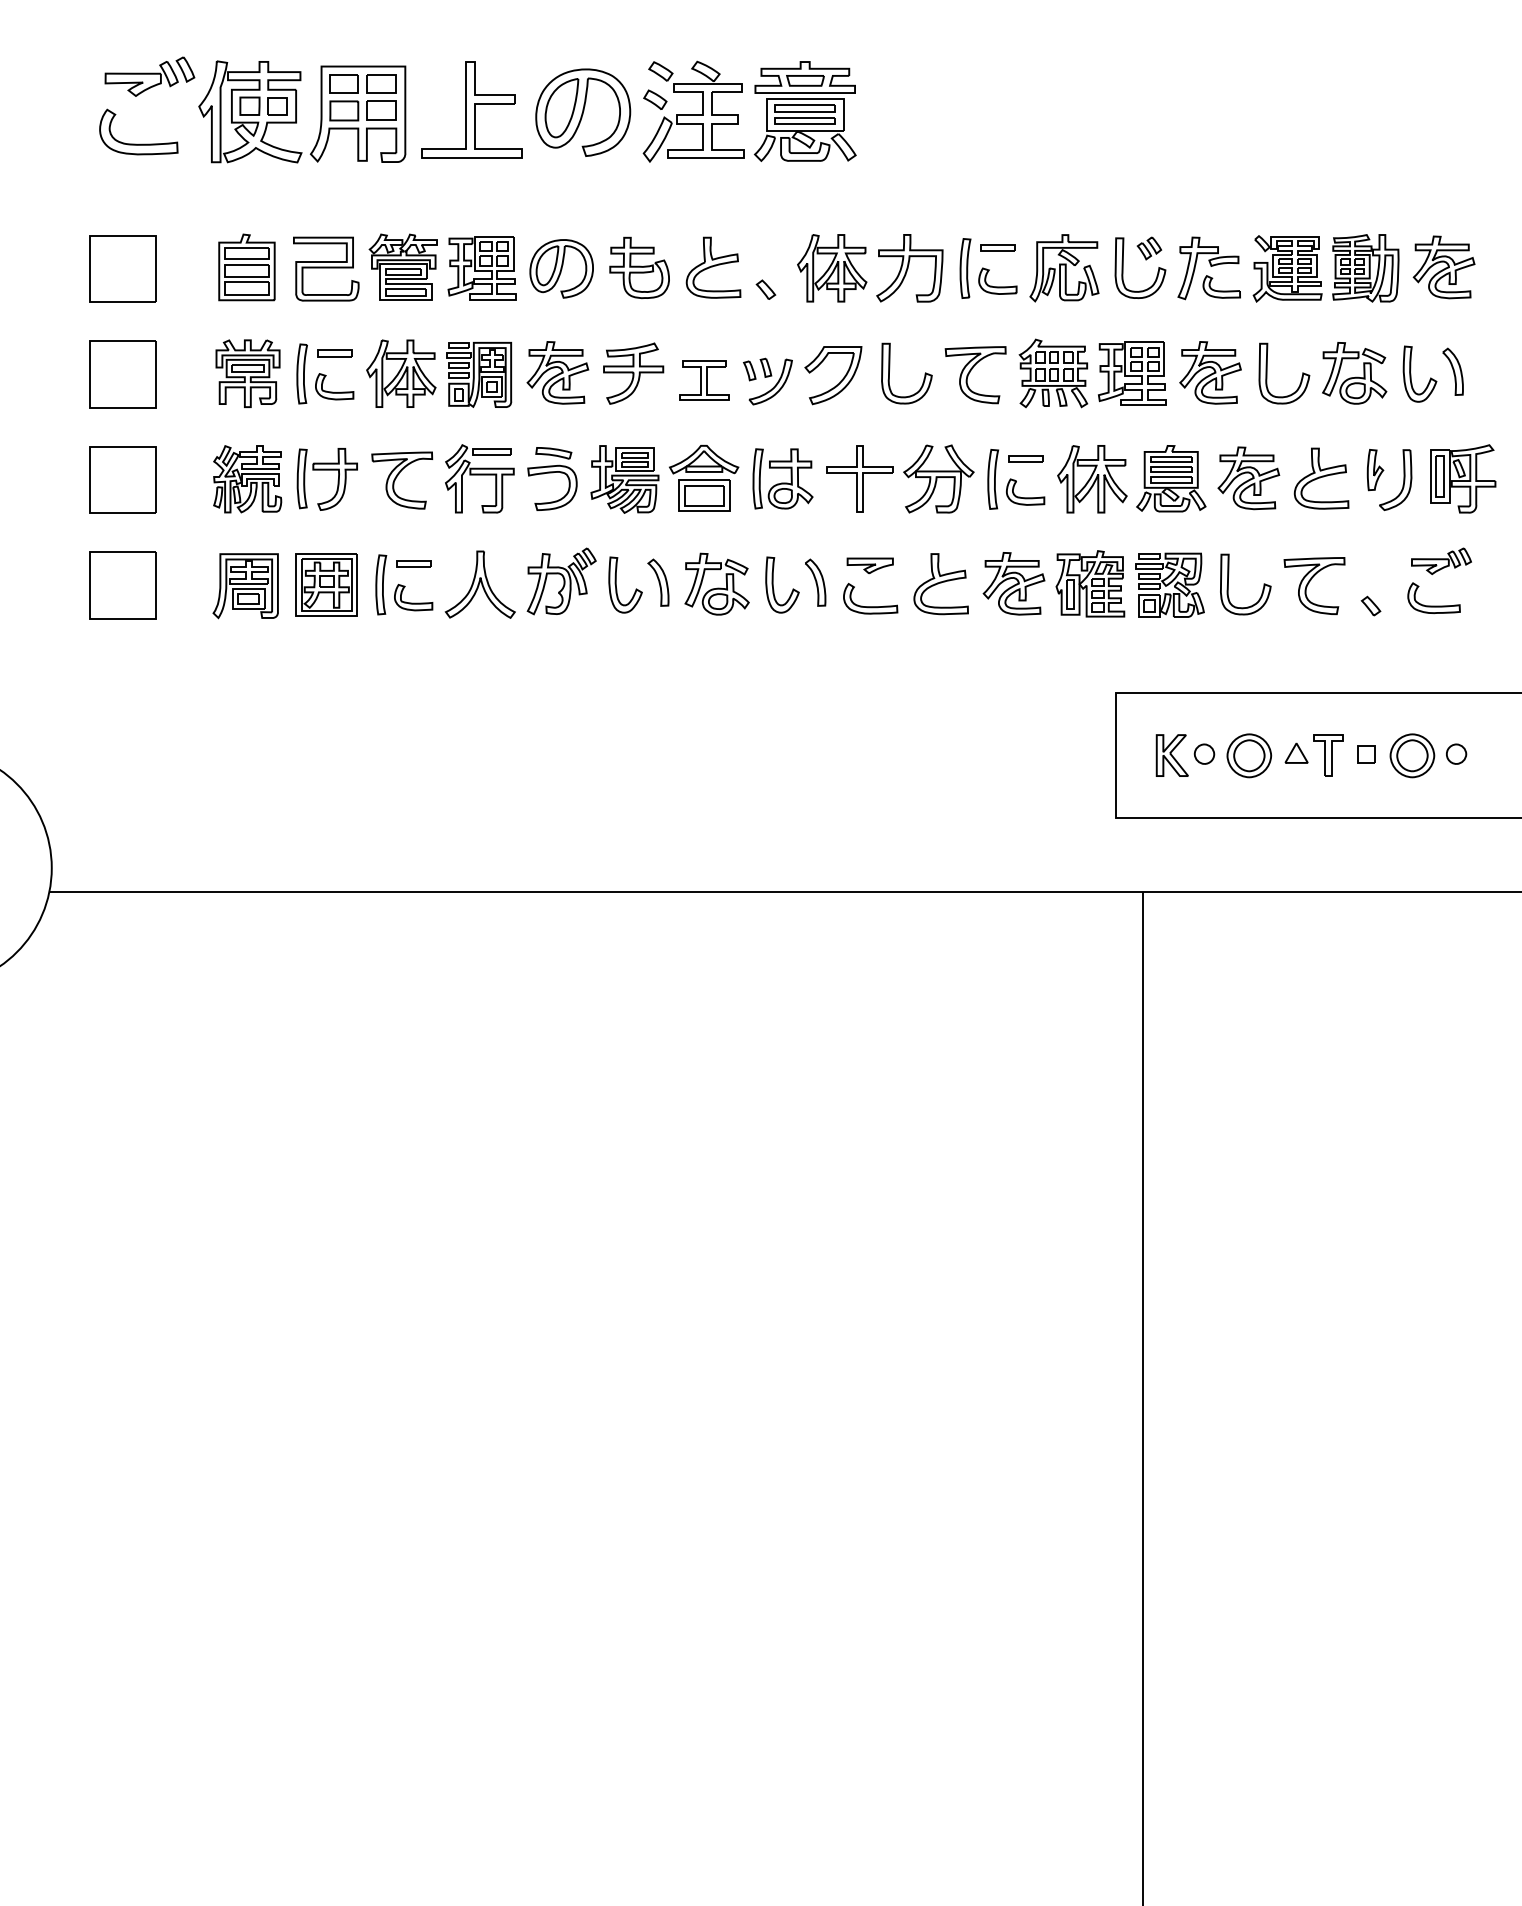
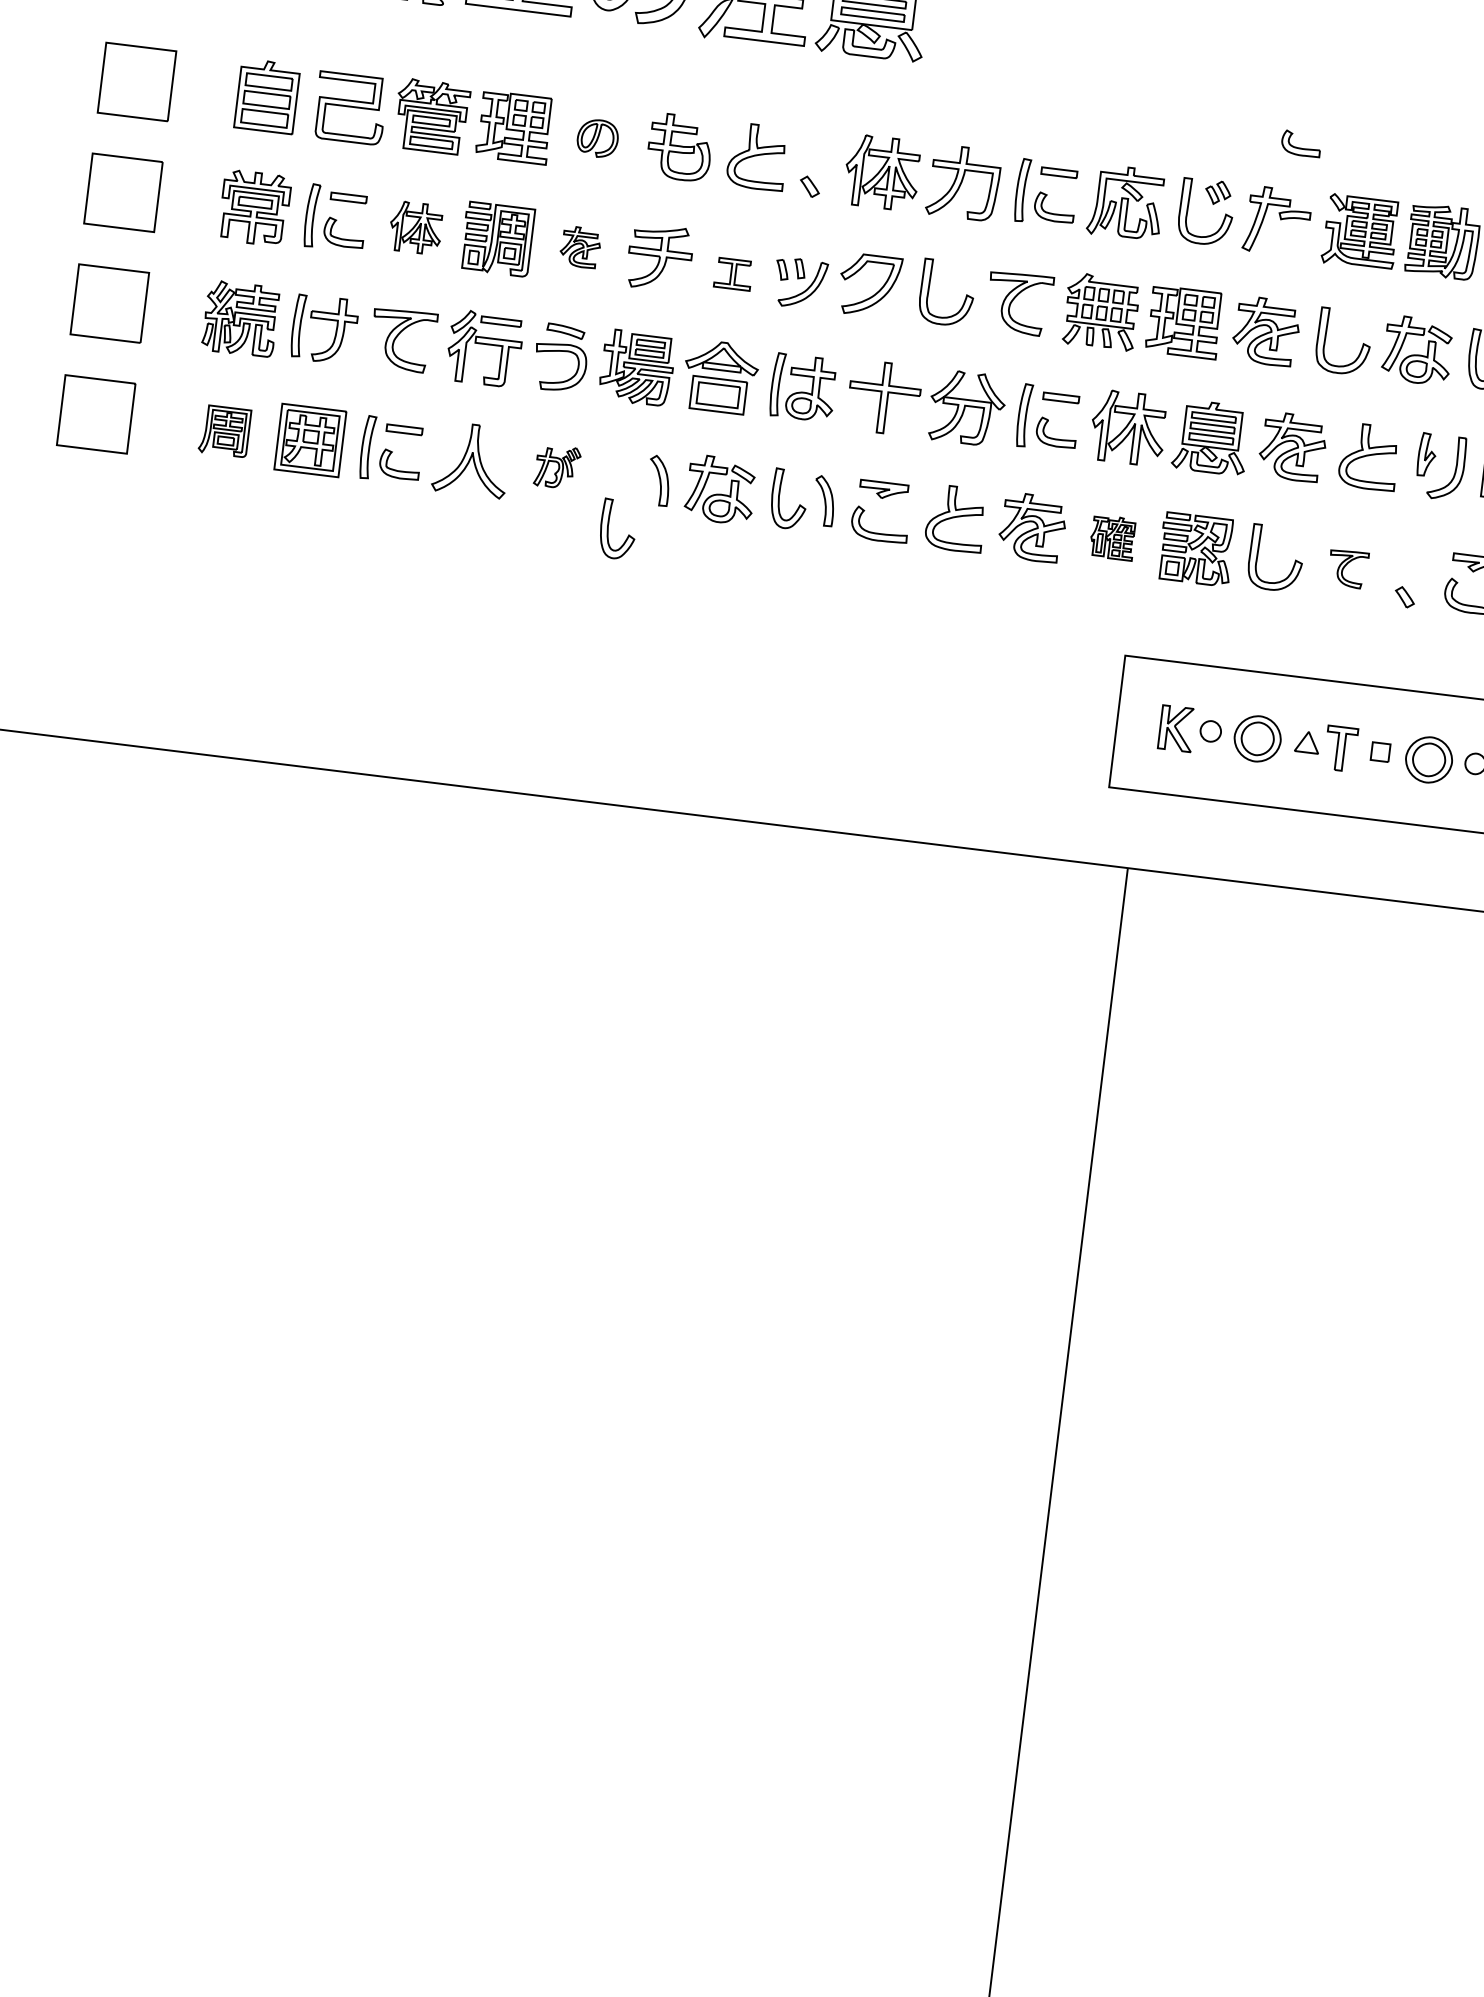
part: (561, 268) -> (597, 138), size x0.6
part: (1221, 286) -> (1301, 143), moved
part: (557, 372) -> (580, 246), size x0.6
part: (401, 373) -> (416, 227), size x0.7
part: (704, 380) -> (733, 274), size x0.7
part: (561, 581) -> (557, 466), size x0.6
part: (1090, 583) -> (1113, 537), size x0.6
part: (245, 586) -> (224, 431), size x0.7
part: (1314, 586) -> (1348, 569), size x0.6
part: (617, 588) -> (609, 531), moved

